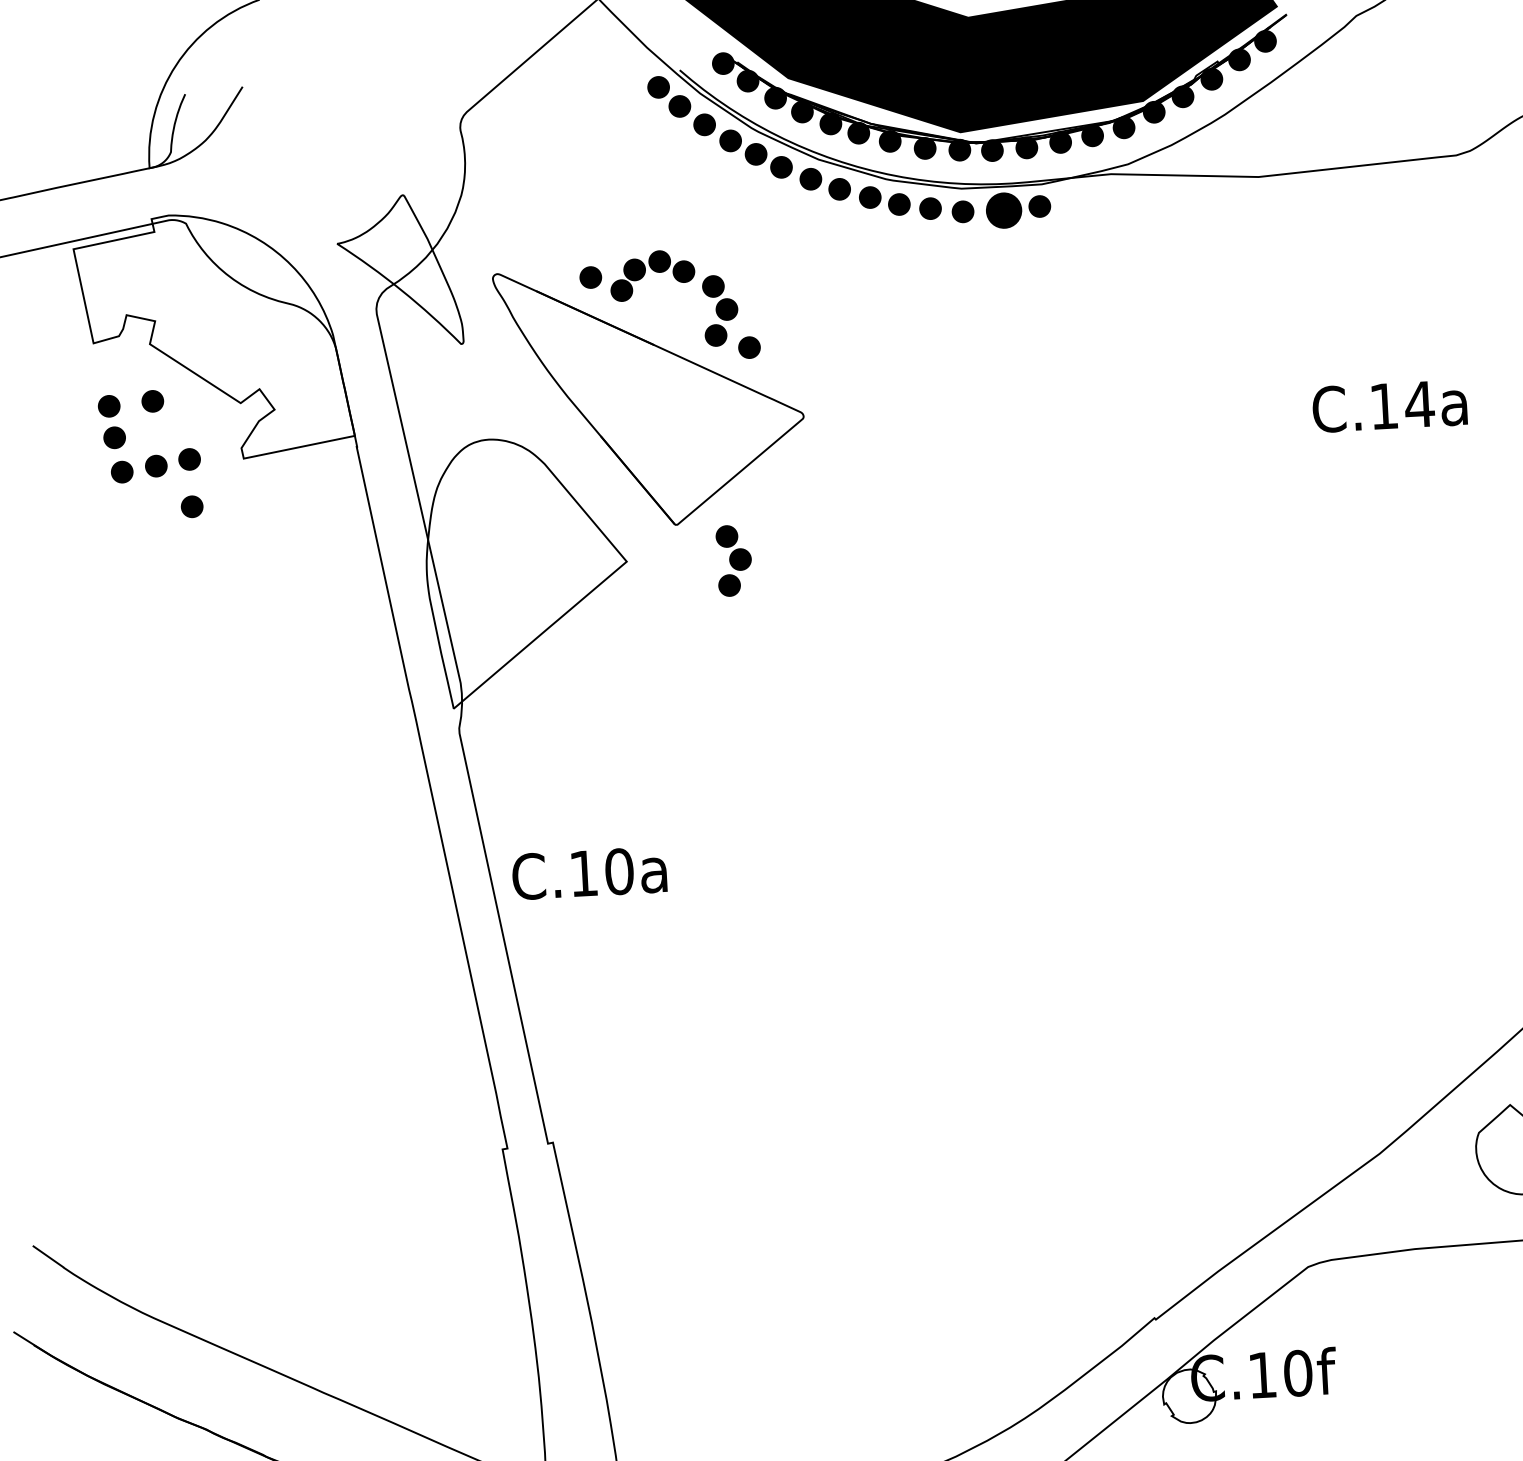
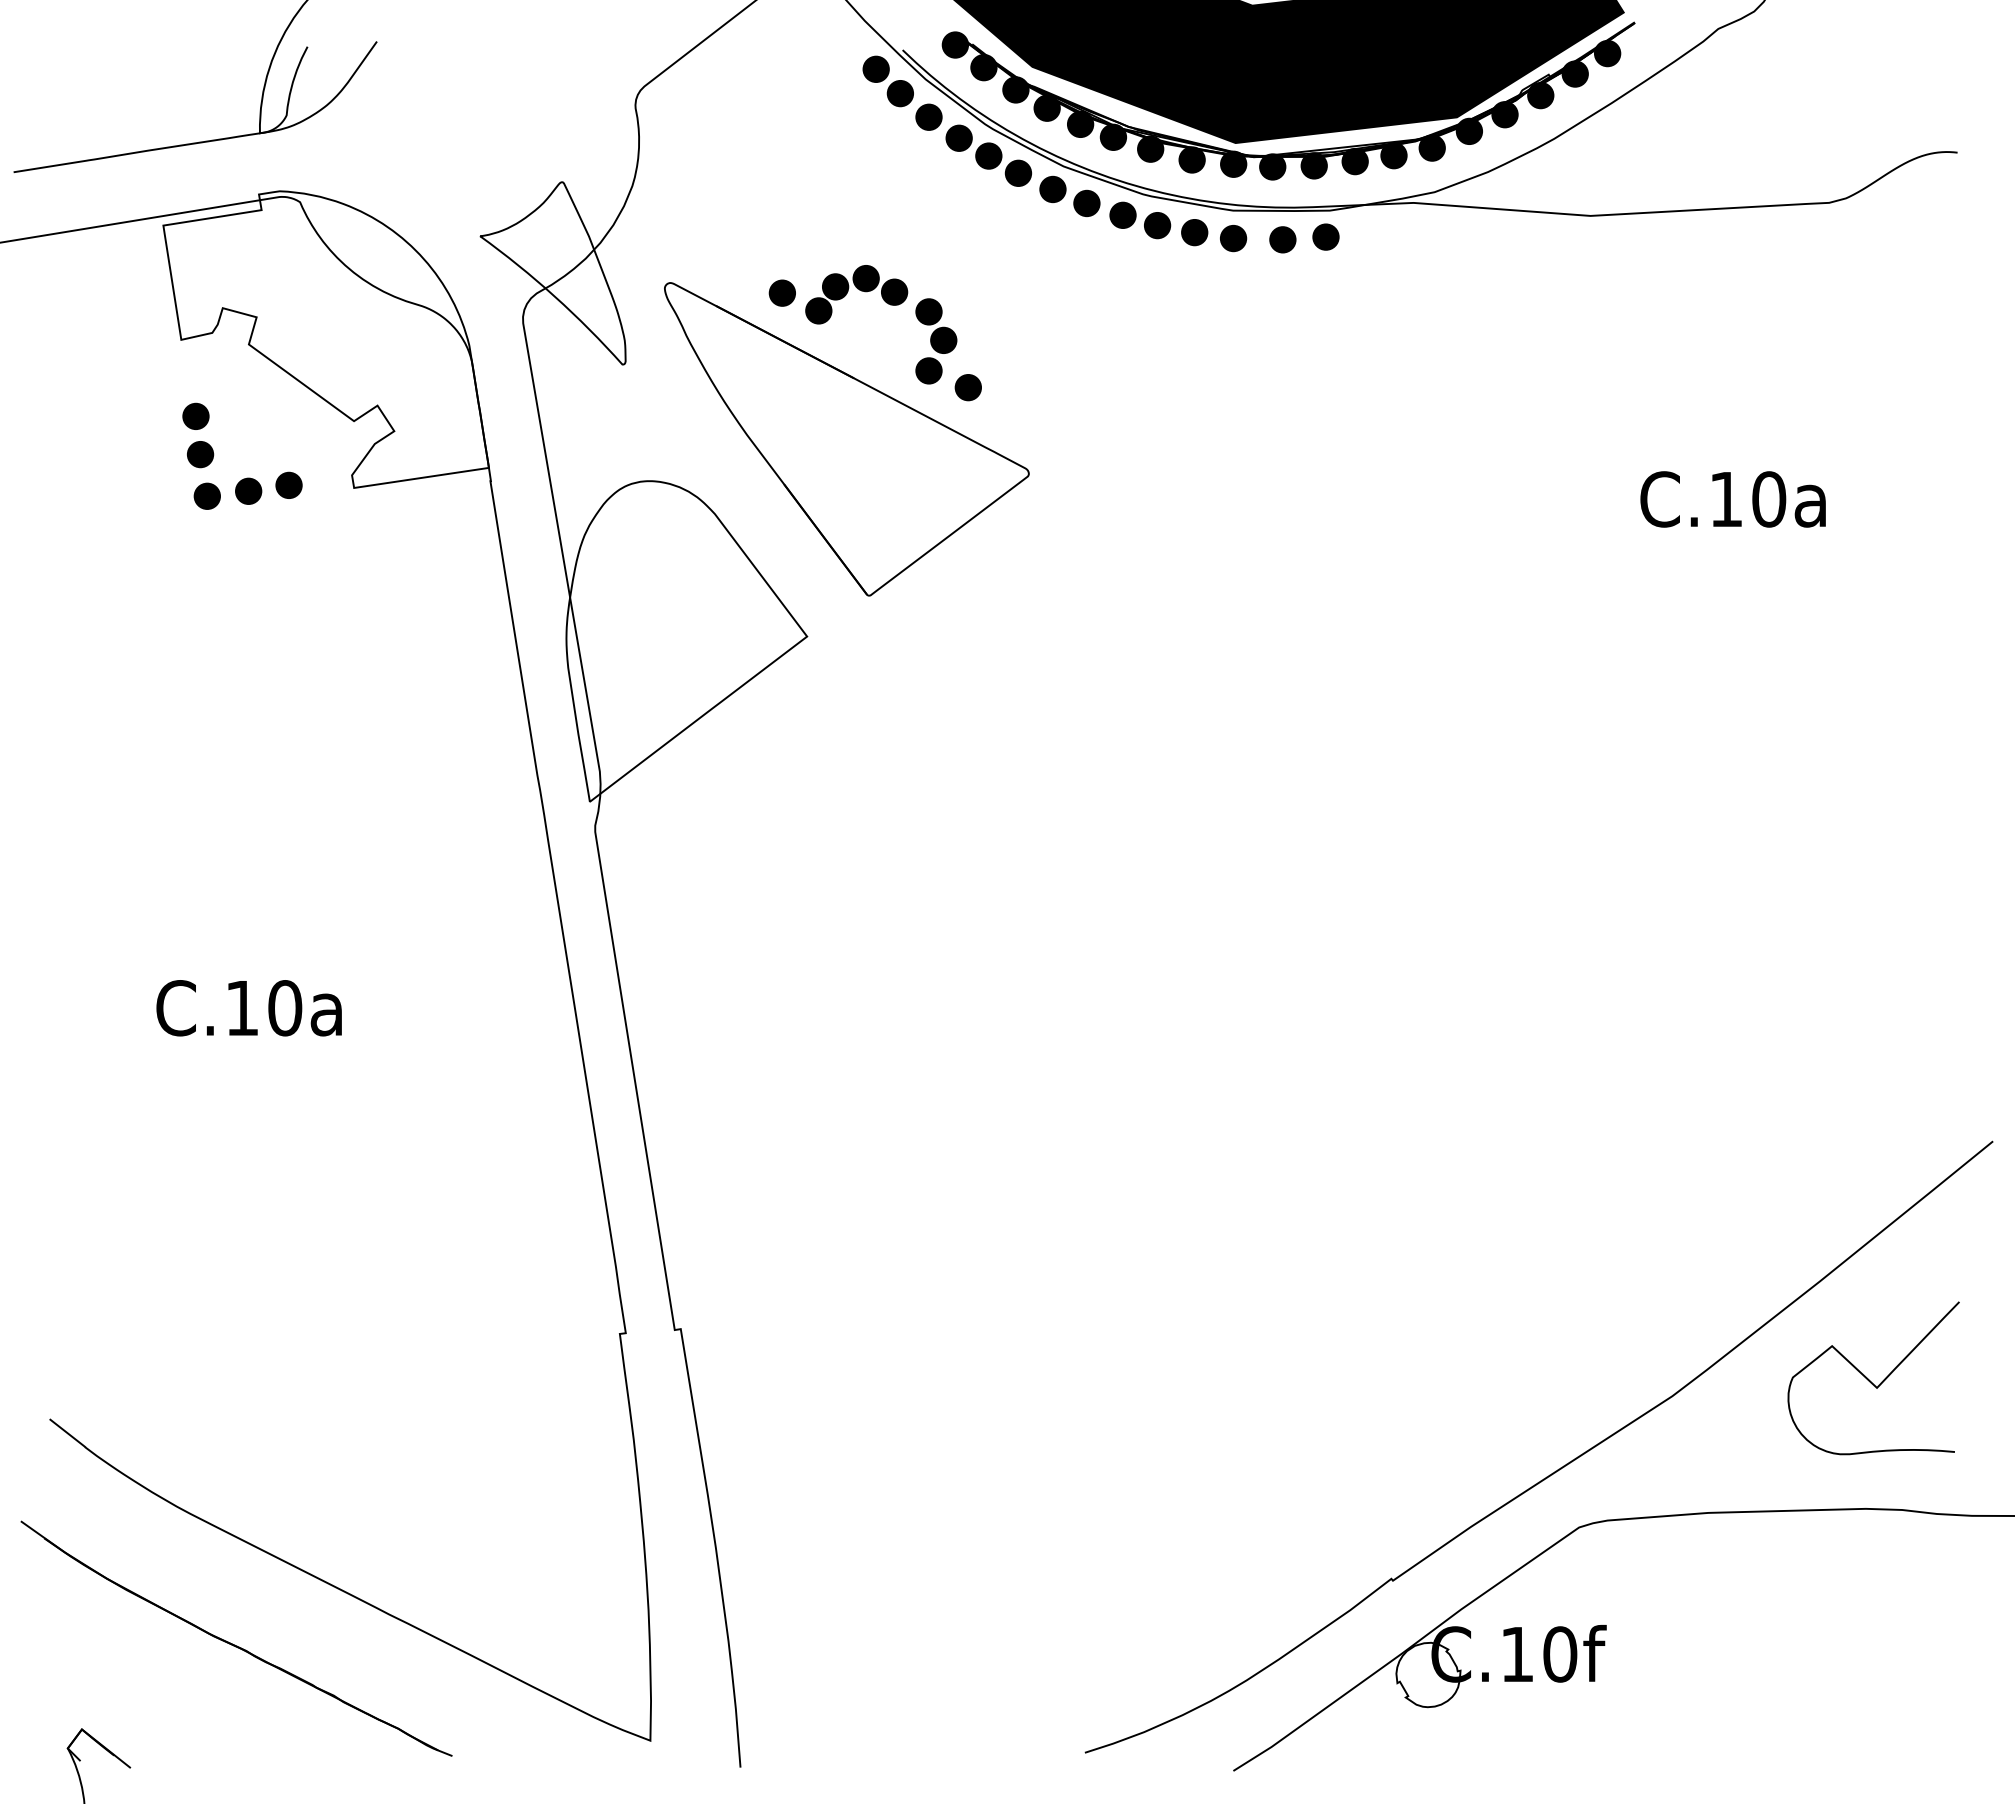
part: (1003, 210) -> (1282, 239), size x0.62
part: (152, 400) -> (248, 412), removed
text: (1419, 404) -> (1768, 499), C.14a -> C.10a
part: (191, 506) -> (288, 541), removed
part: (734, 560) -> (936, 642), removed
text: (588, 873) -> (248, 1008), moved

